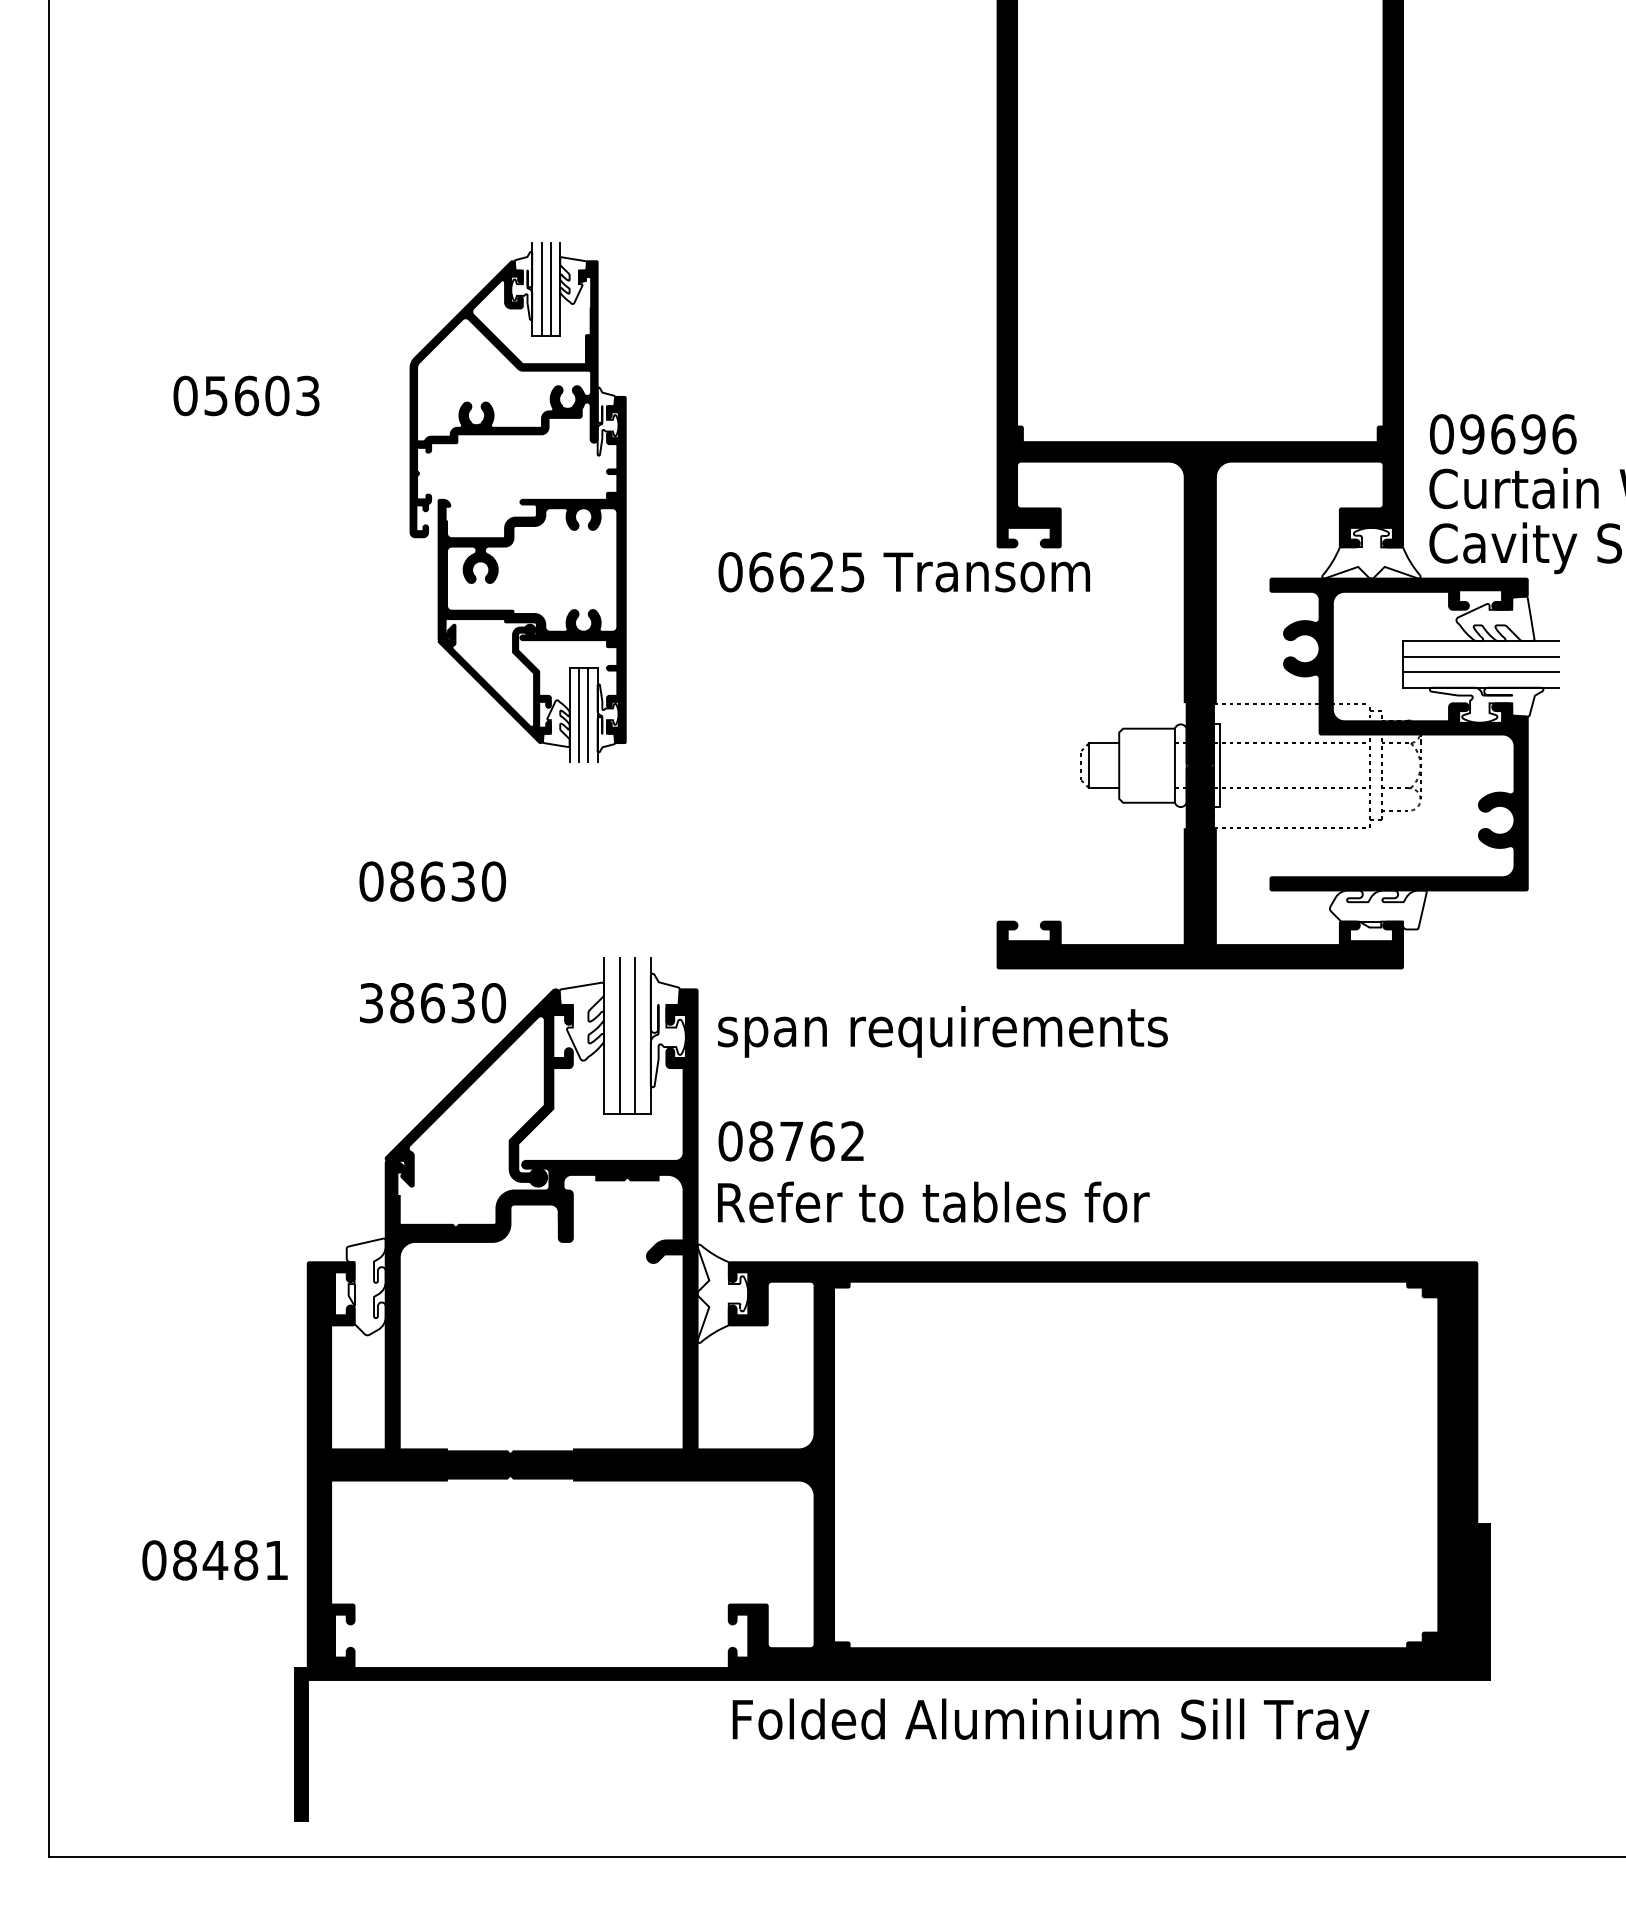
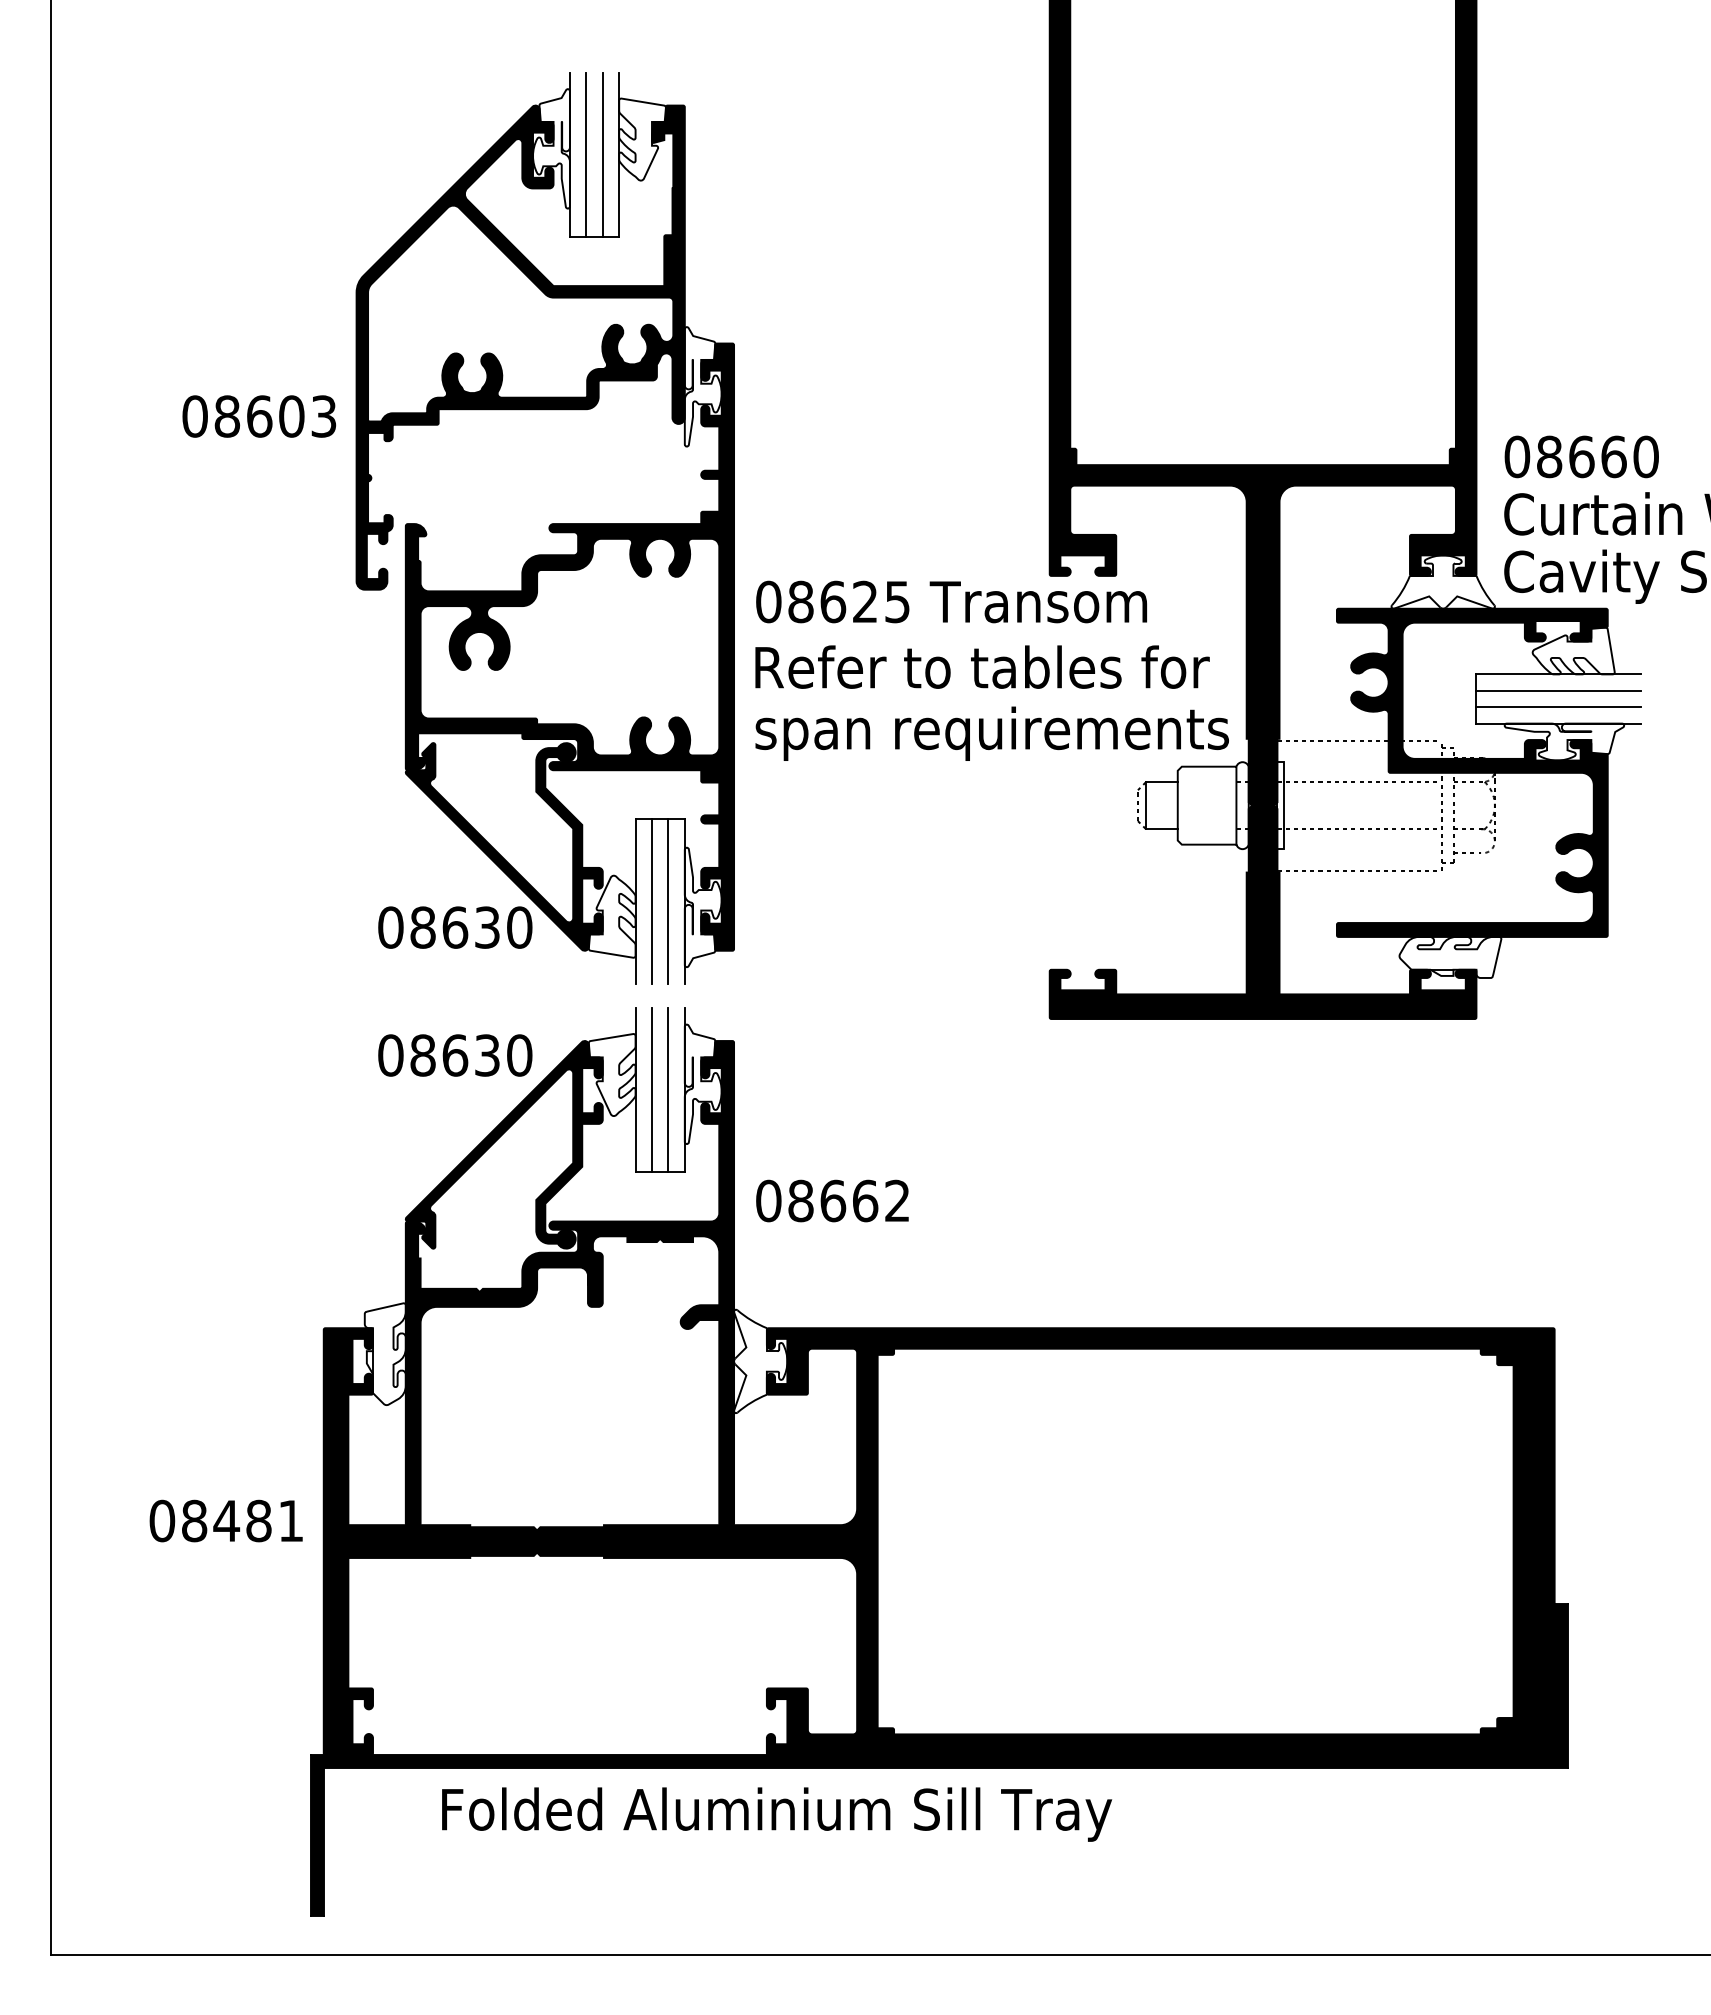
text: (216, 395) -> (227, 416), 05603 -> 08603
text: (1518, 433) -> (1597, 456), 09696 -> 08660
part: (517, 502) -> (544, 528), size x1.67
text: (760, 571) -> (800, 601), 06625 -> 08625
text: (371, 1003) -> (390, 1055), 38630 -> 08630
text: (942, 1031) -> (991, 733), moved
text: (792, 1140) -> (833, 1200), 08762 -> 08662
text: (933, 1201) -> (982, 666), moved
text: (214, 1559) -> (225, 1520), moved
text: (1051, 1724) -> (777, 1814), moved

